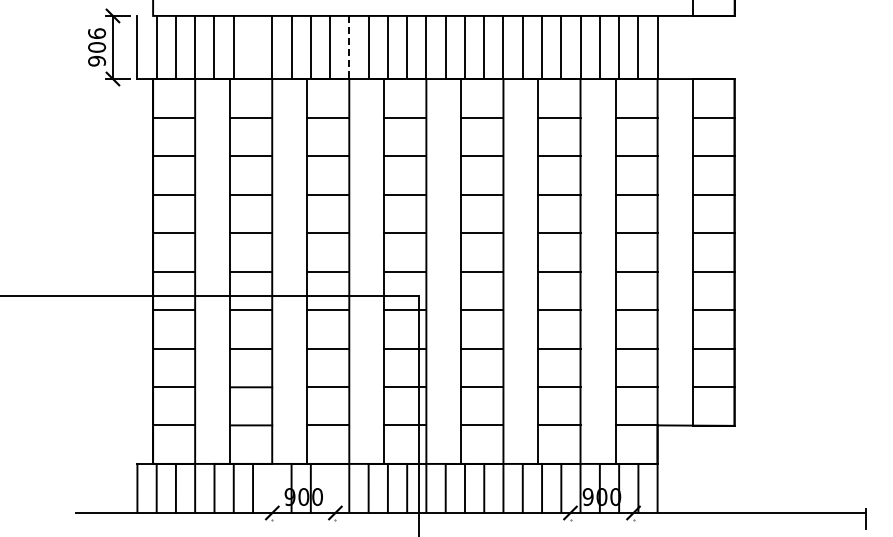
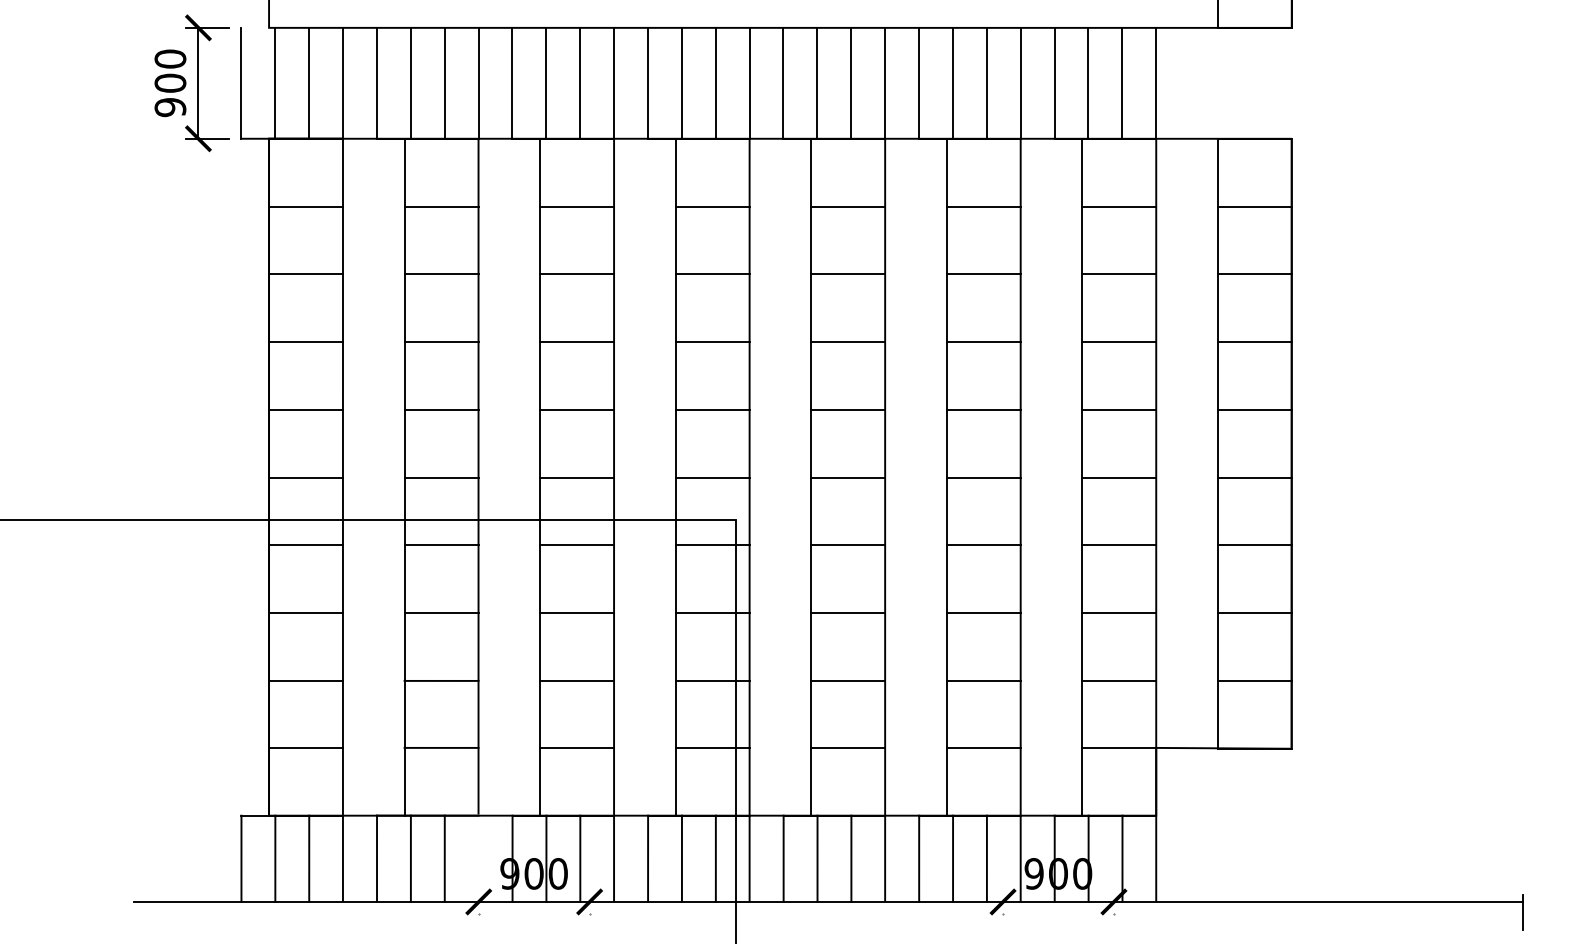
text: (96, 33) -> (169, 58), 906 -> 900
line: (252, 47) -> (443, 83), added
line: (349, 47) -> (614, 83), dashed -> solid
line: (330, 487) -> (581, 857), added

